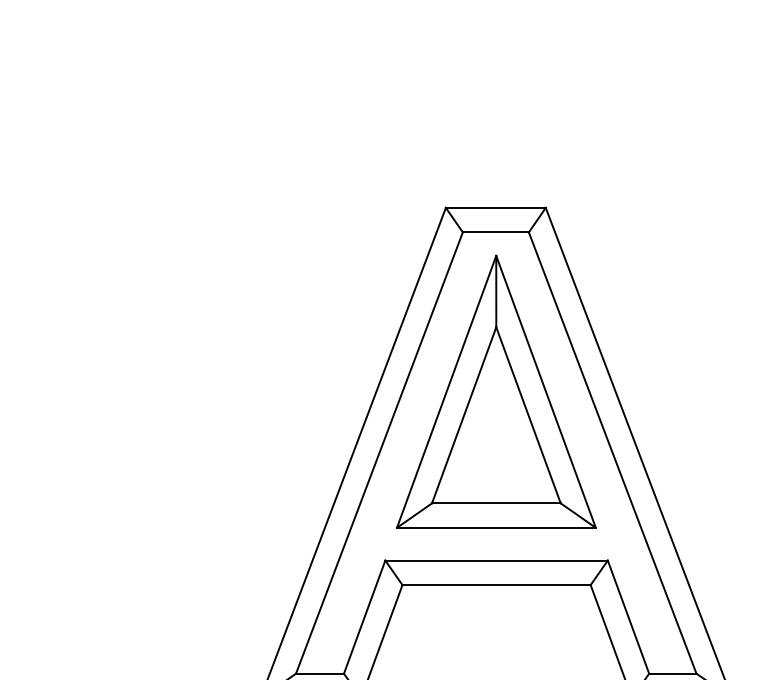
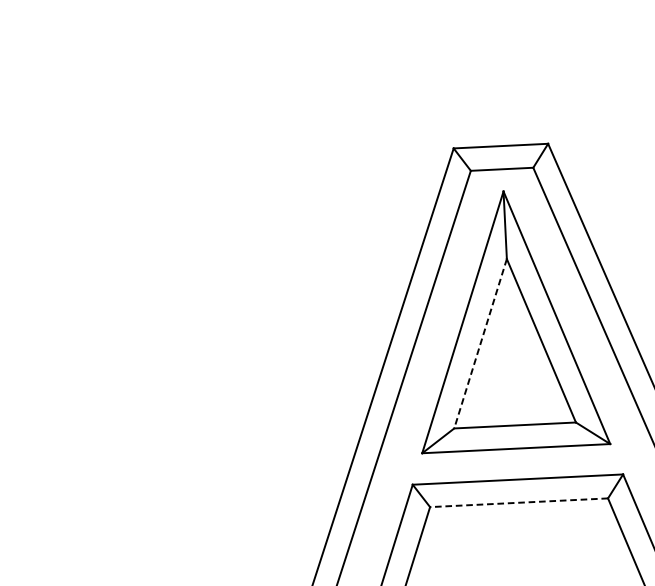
line: (464, 415) -> (480, 343), solid -> dashed
line: (496, 585) -> (519, 503), solid -> dashed

